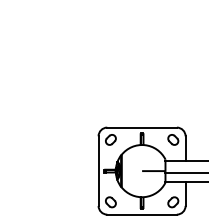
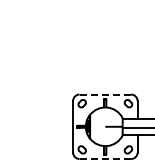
line: (142, 127) -> (105, 94), solid -> dashed
line: (142, 215) -> (105, 159), solid -> dashed

